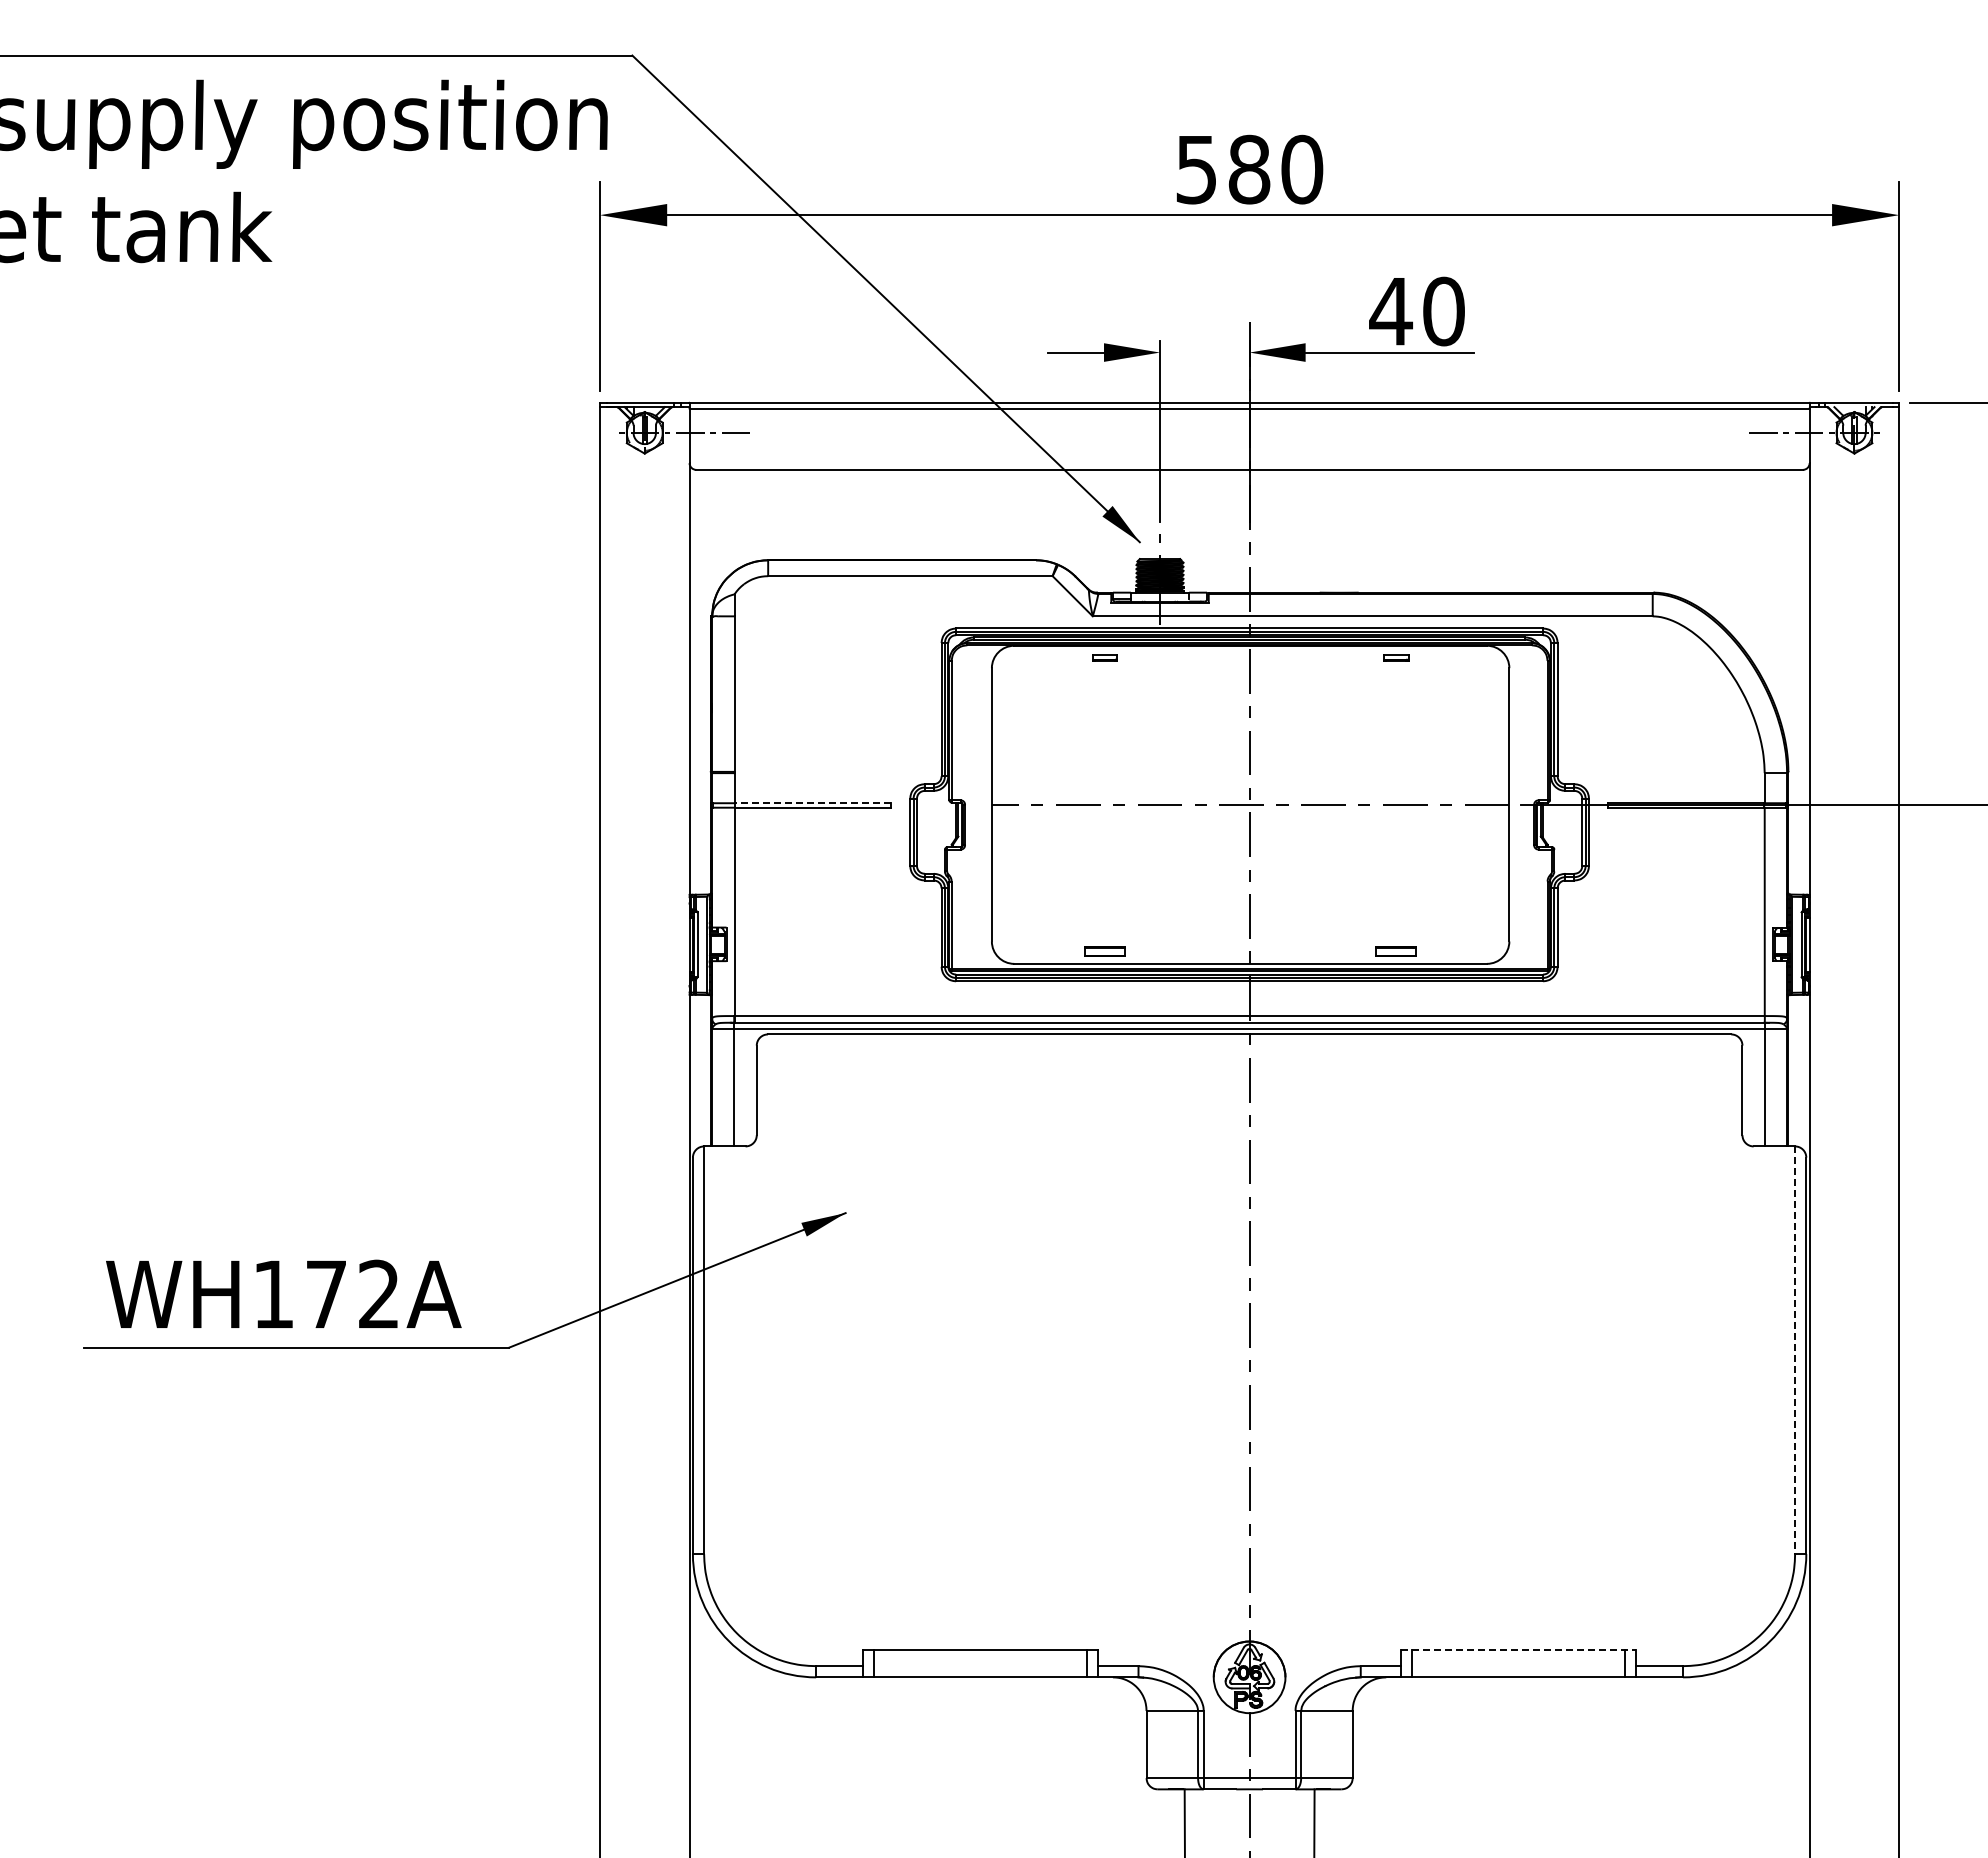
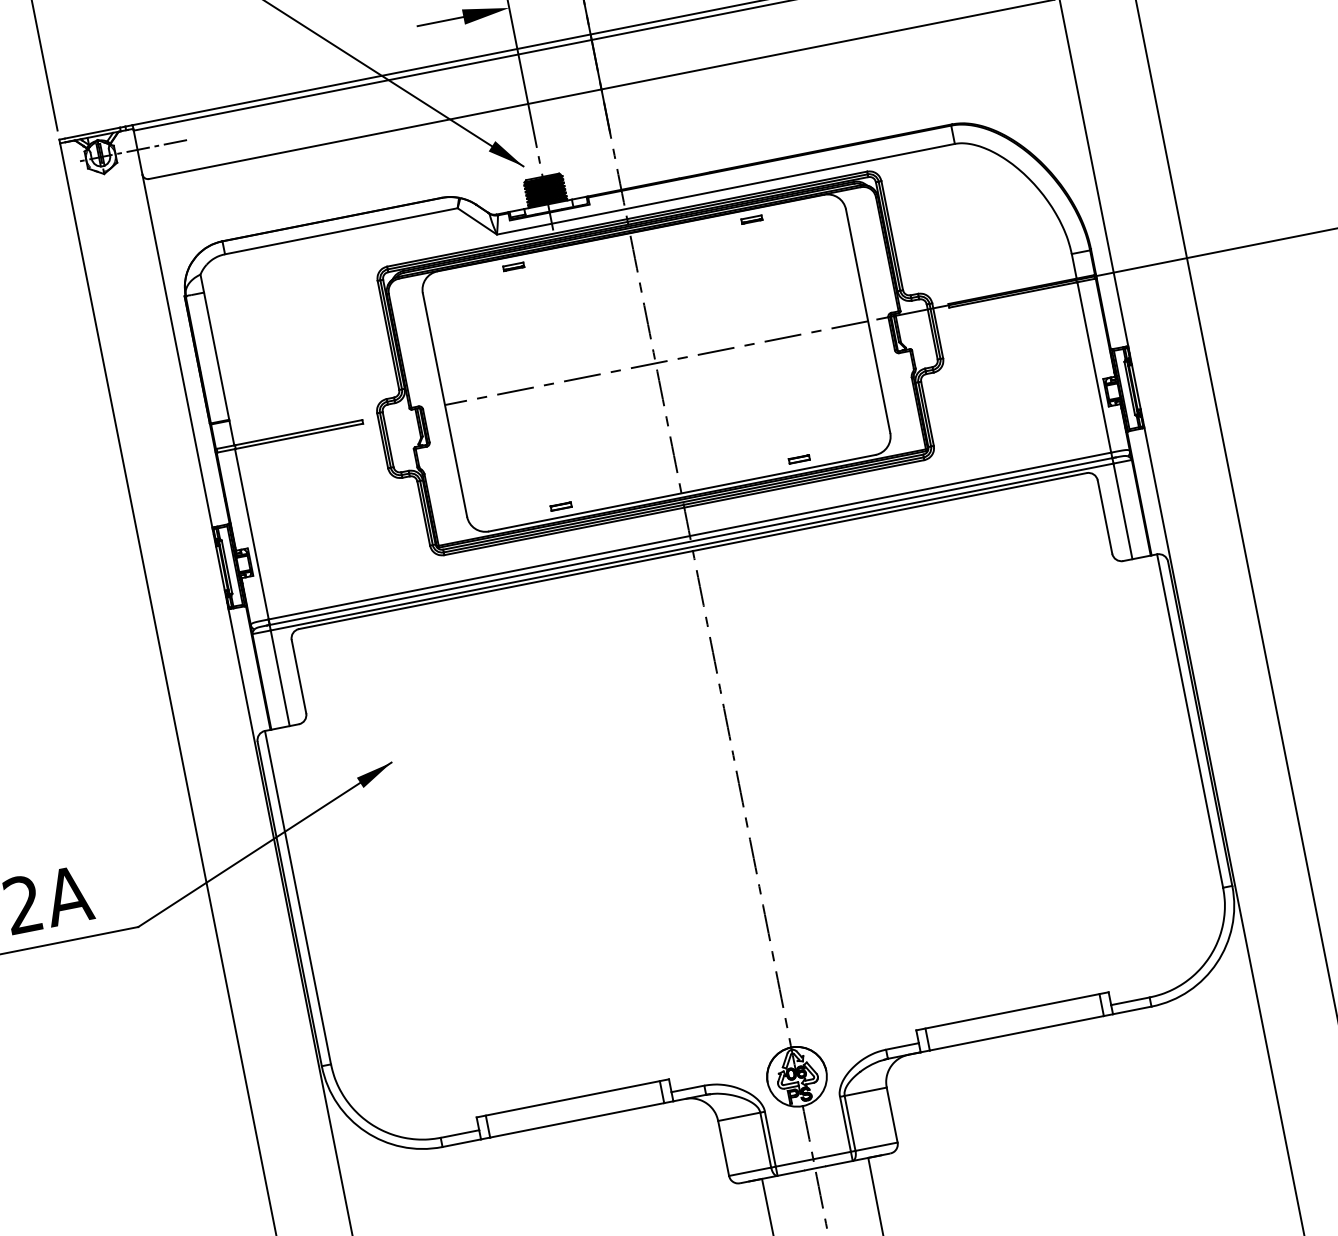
line: (812, 803) -> (298, 433), dashed -> solid
part: (1104, 951) -> (560, 506), size x0.62
part: (1396, 951) -> (799, 459), size x0.62
line: (1795, 1350) -> (1190, 721), dashed -> solid
line: (1518, 1650) -> (1012, 1011), dashed -> solid

